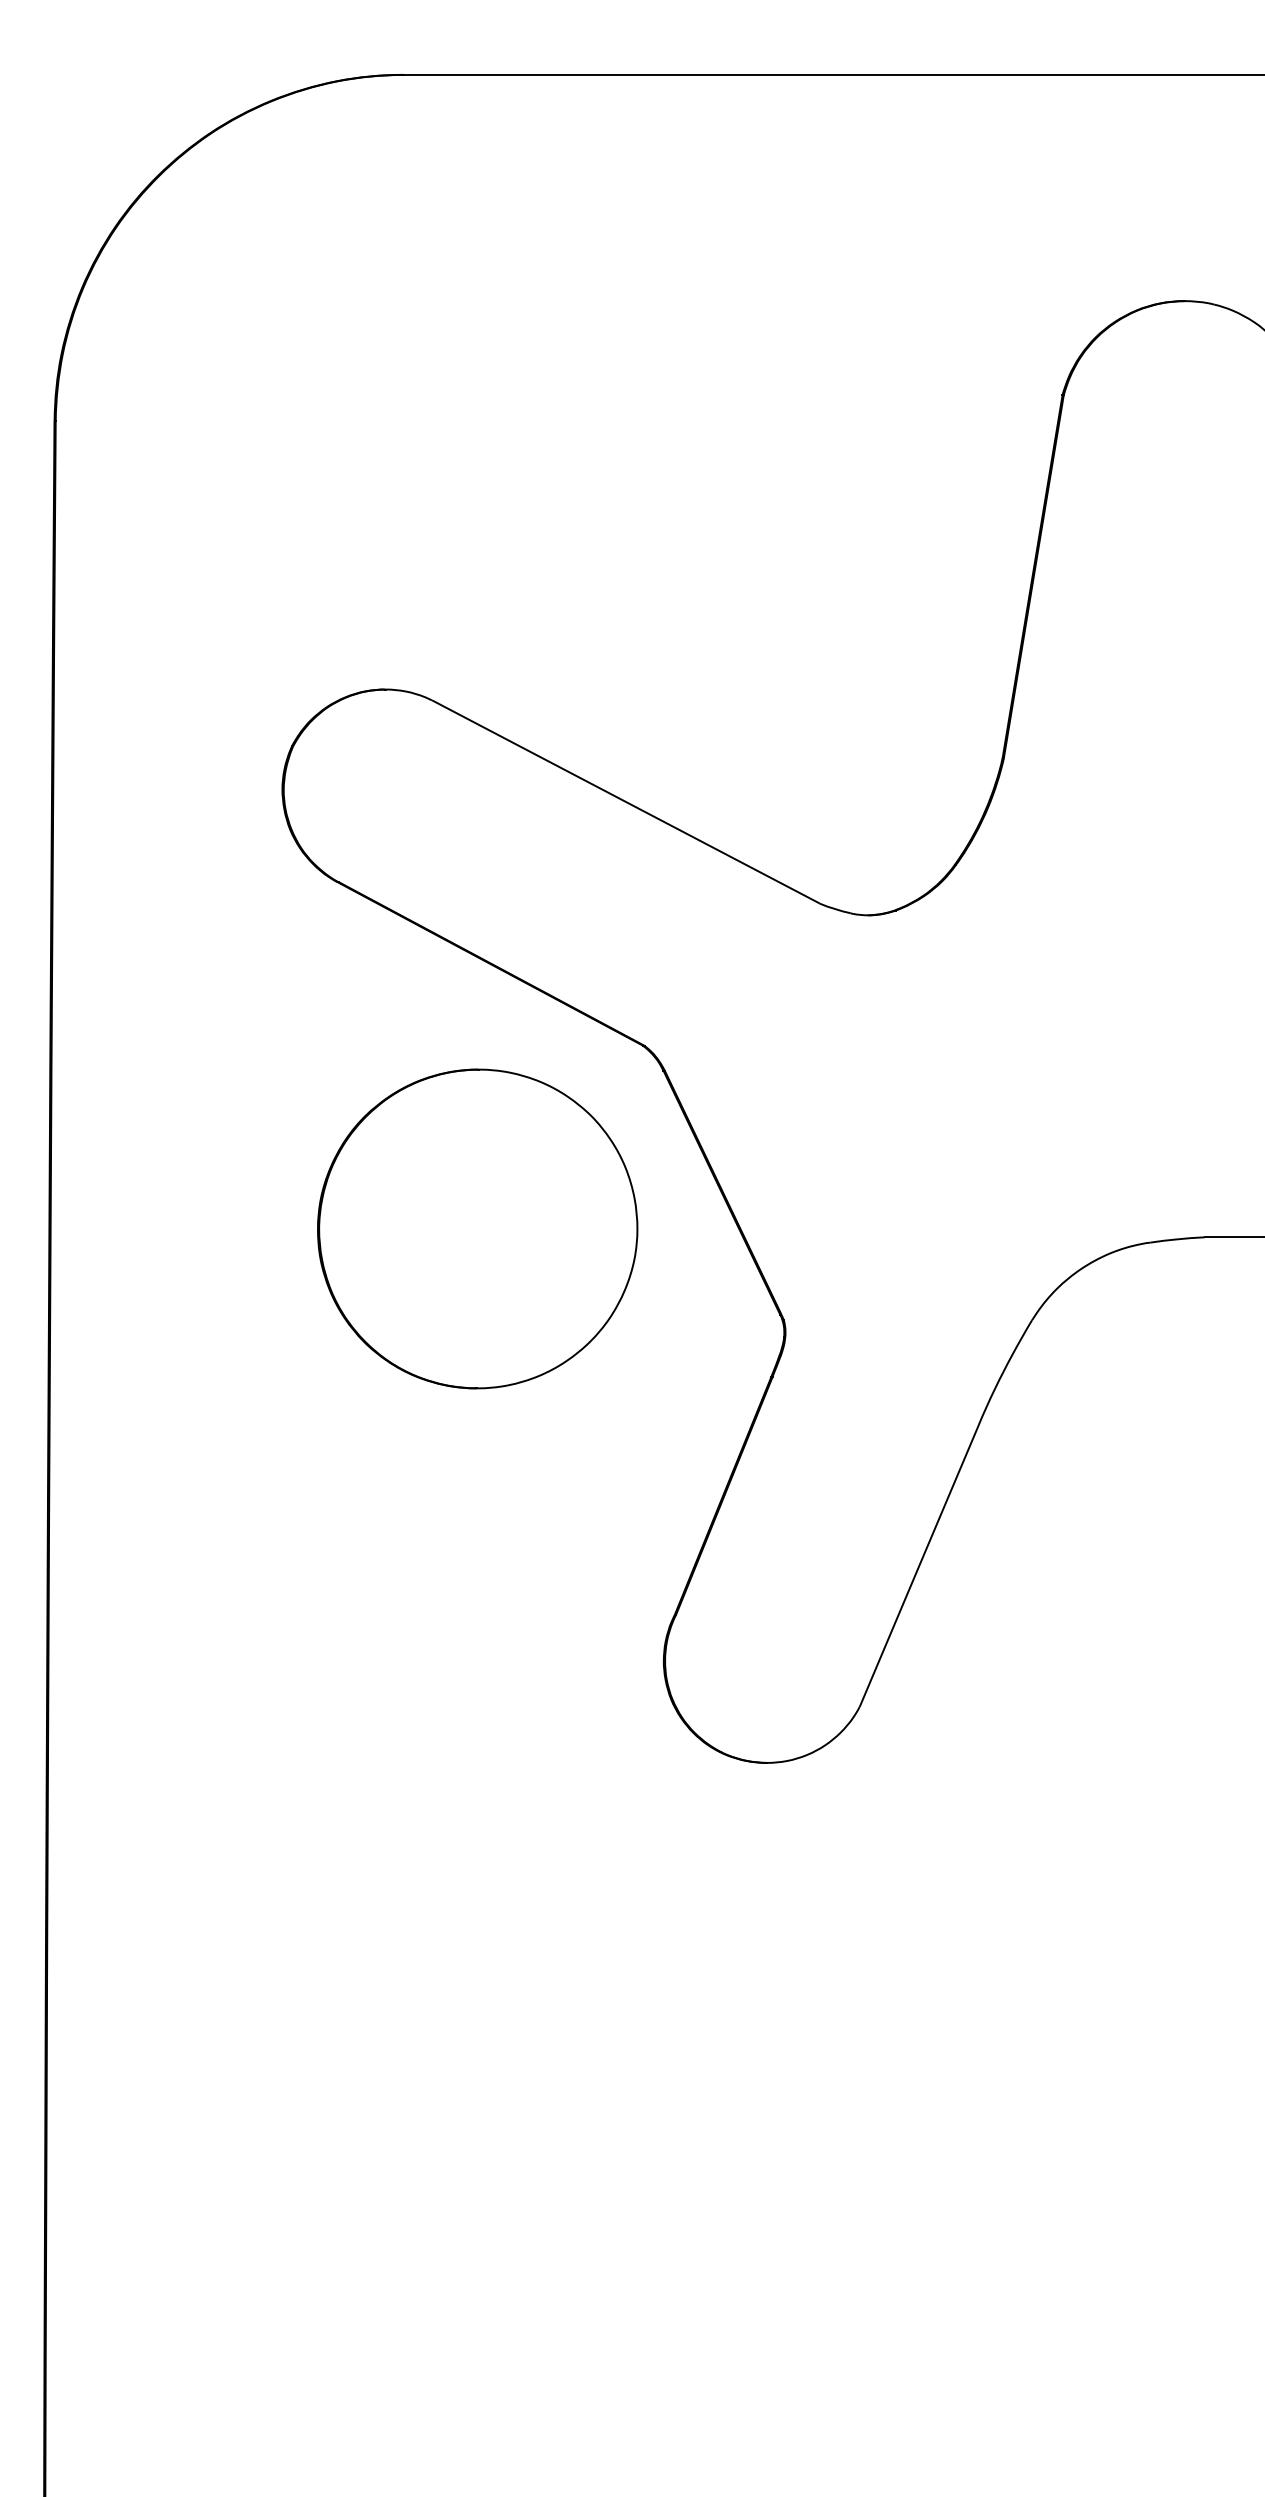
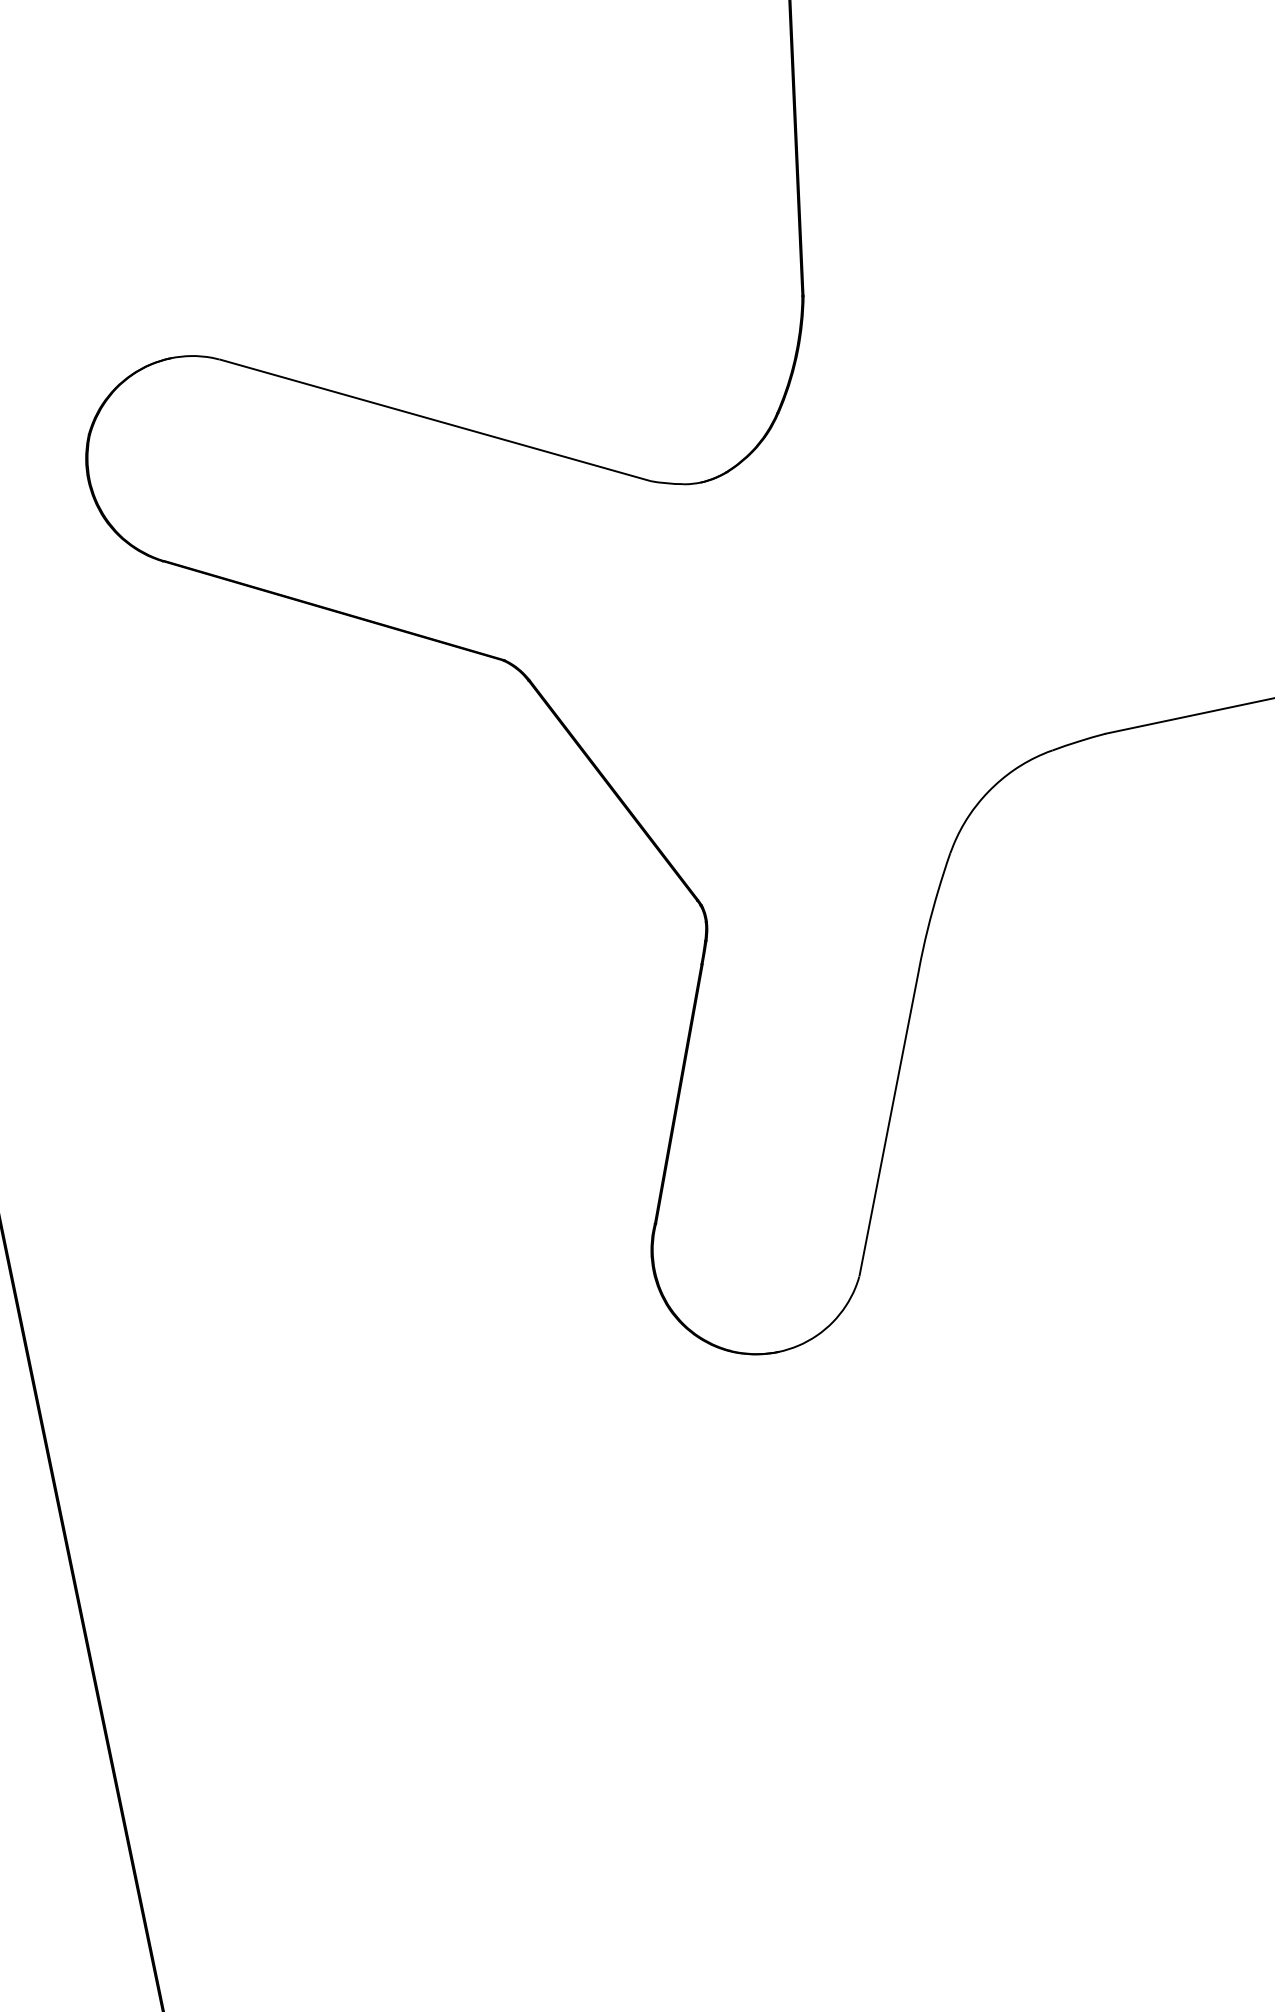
part: (477, 1228) -> (376, 878), removed

